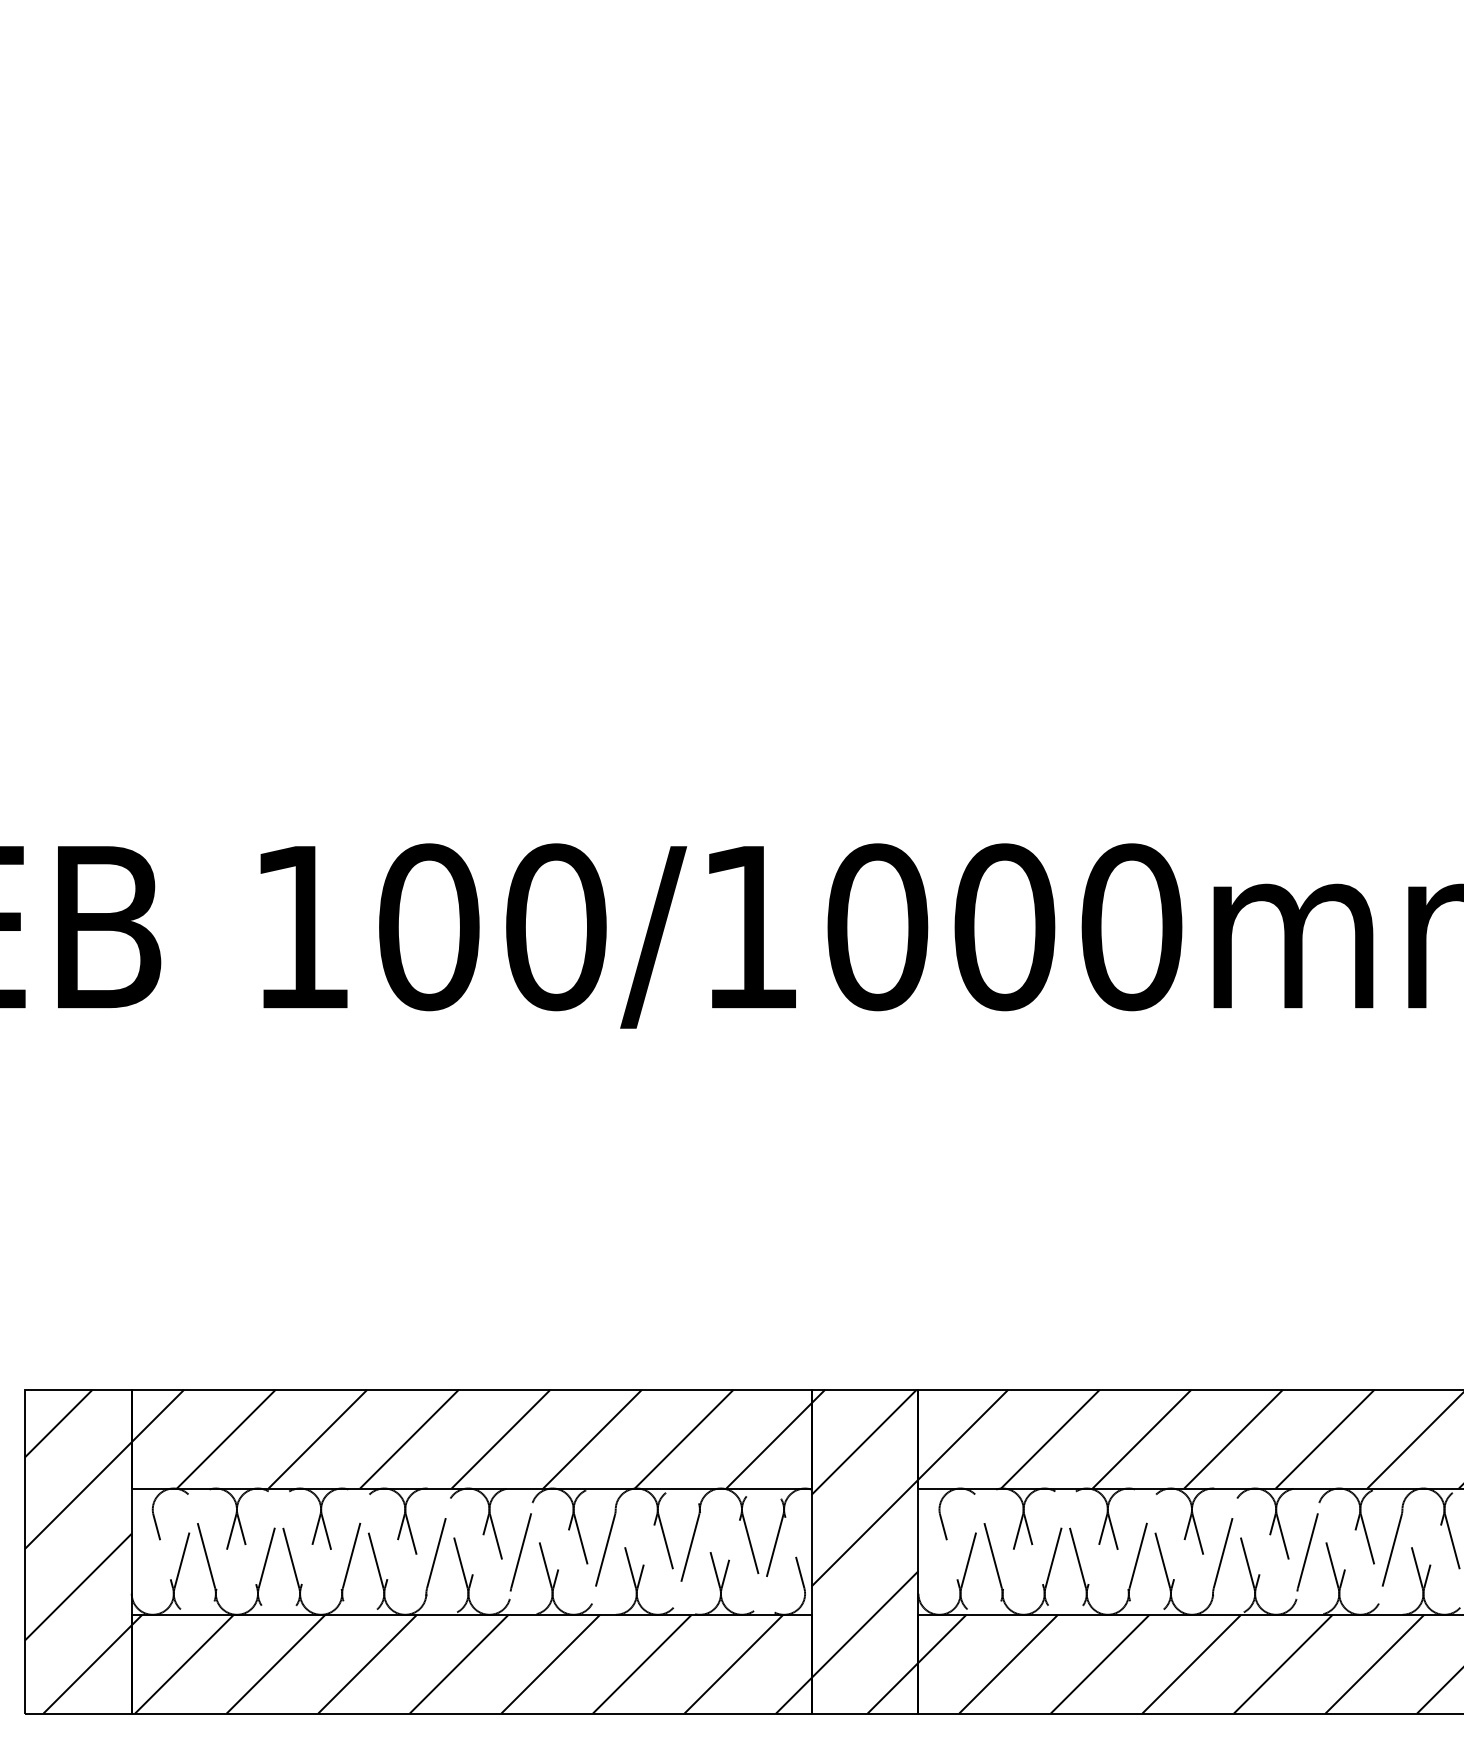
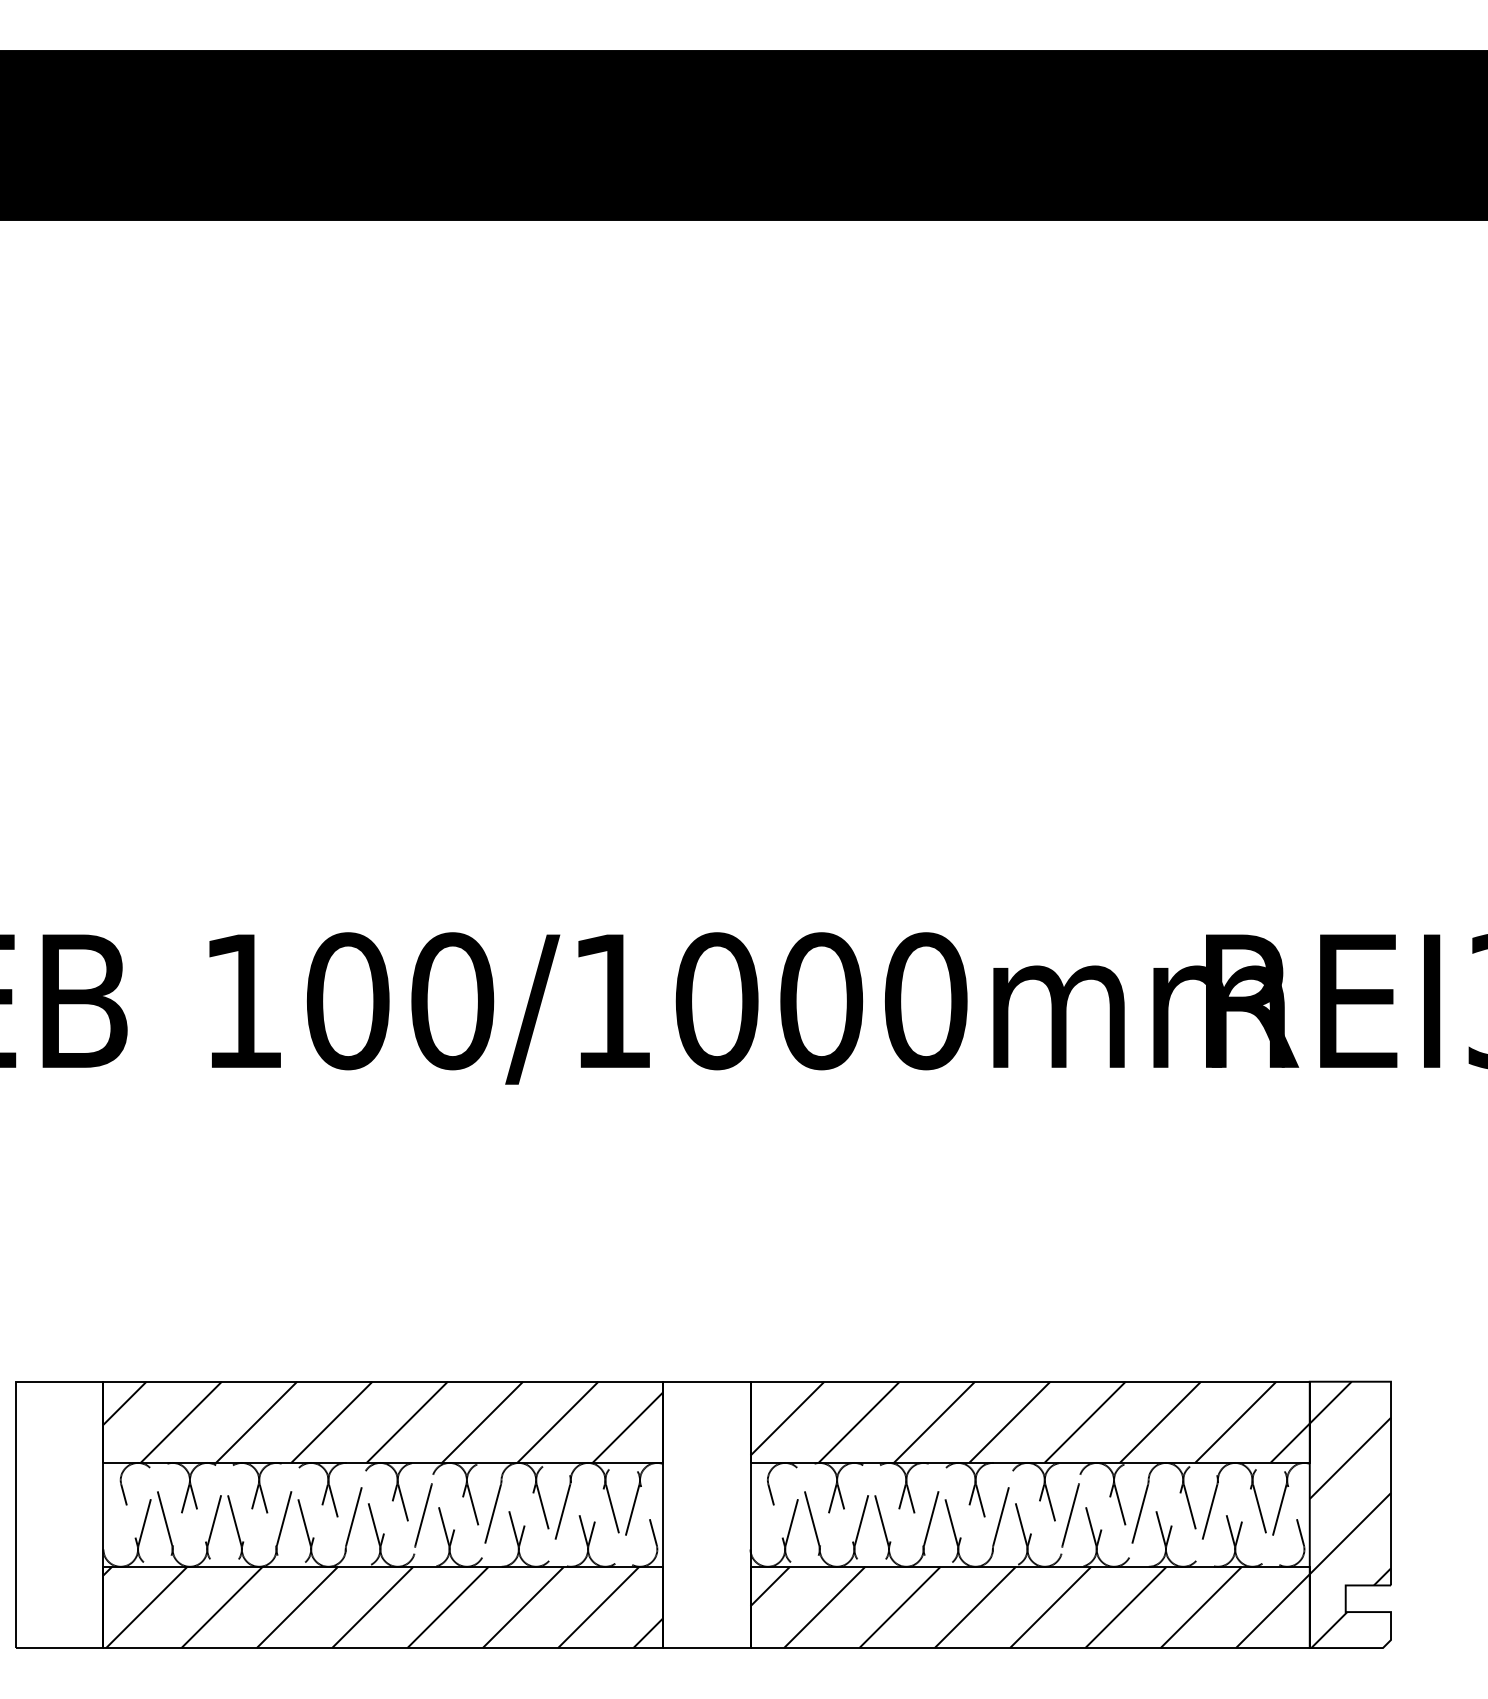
hatch: (78, 1551) -> (59, 1514), removed
hatch: (864, 1551) -> (706, 1514), removed

